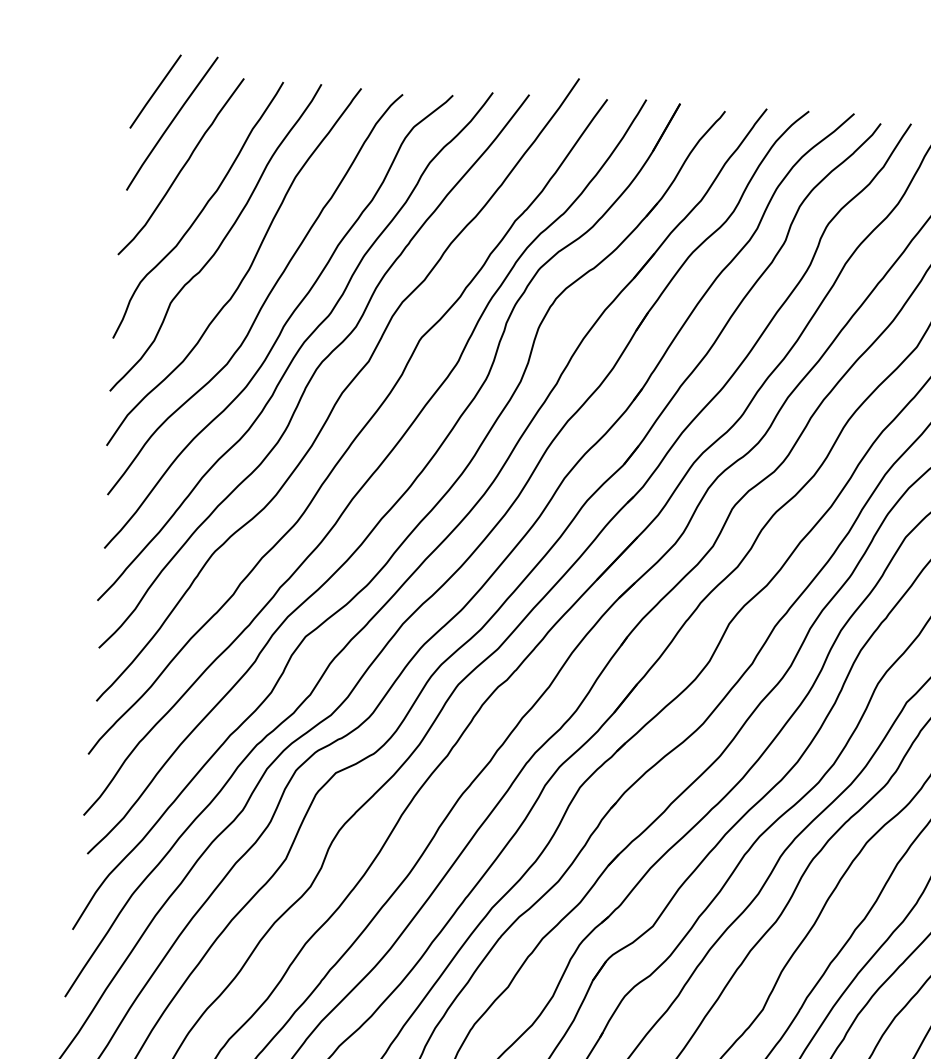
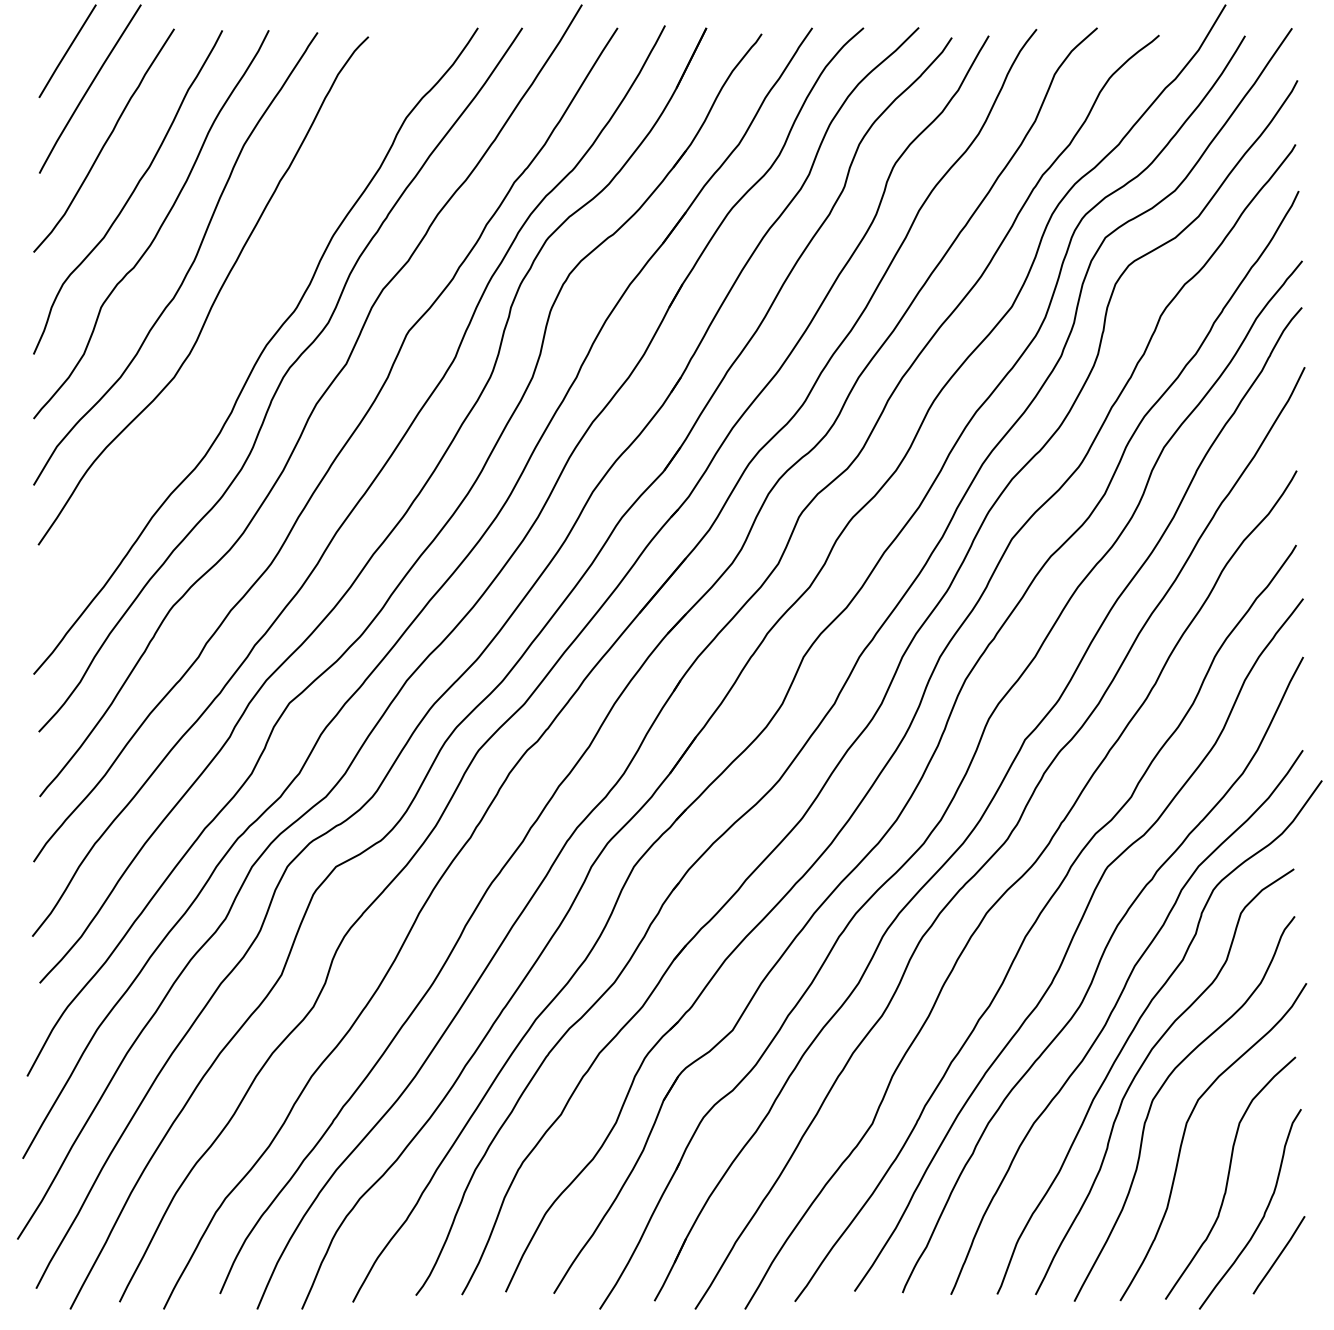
curve: (283, 324) -> (240, 325), removed

